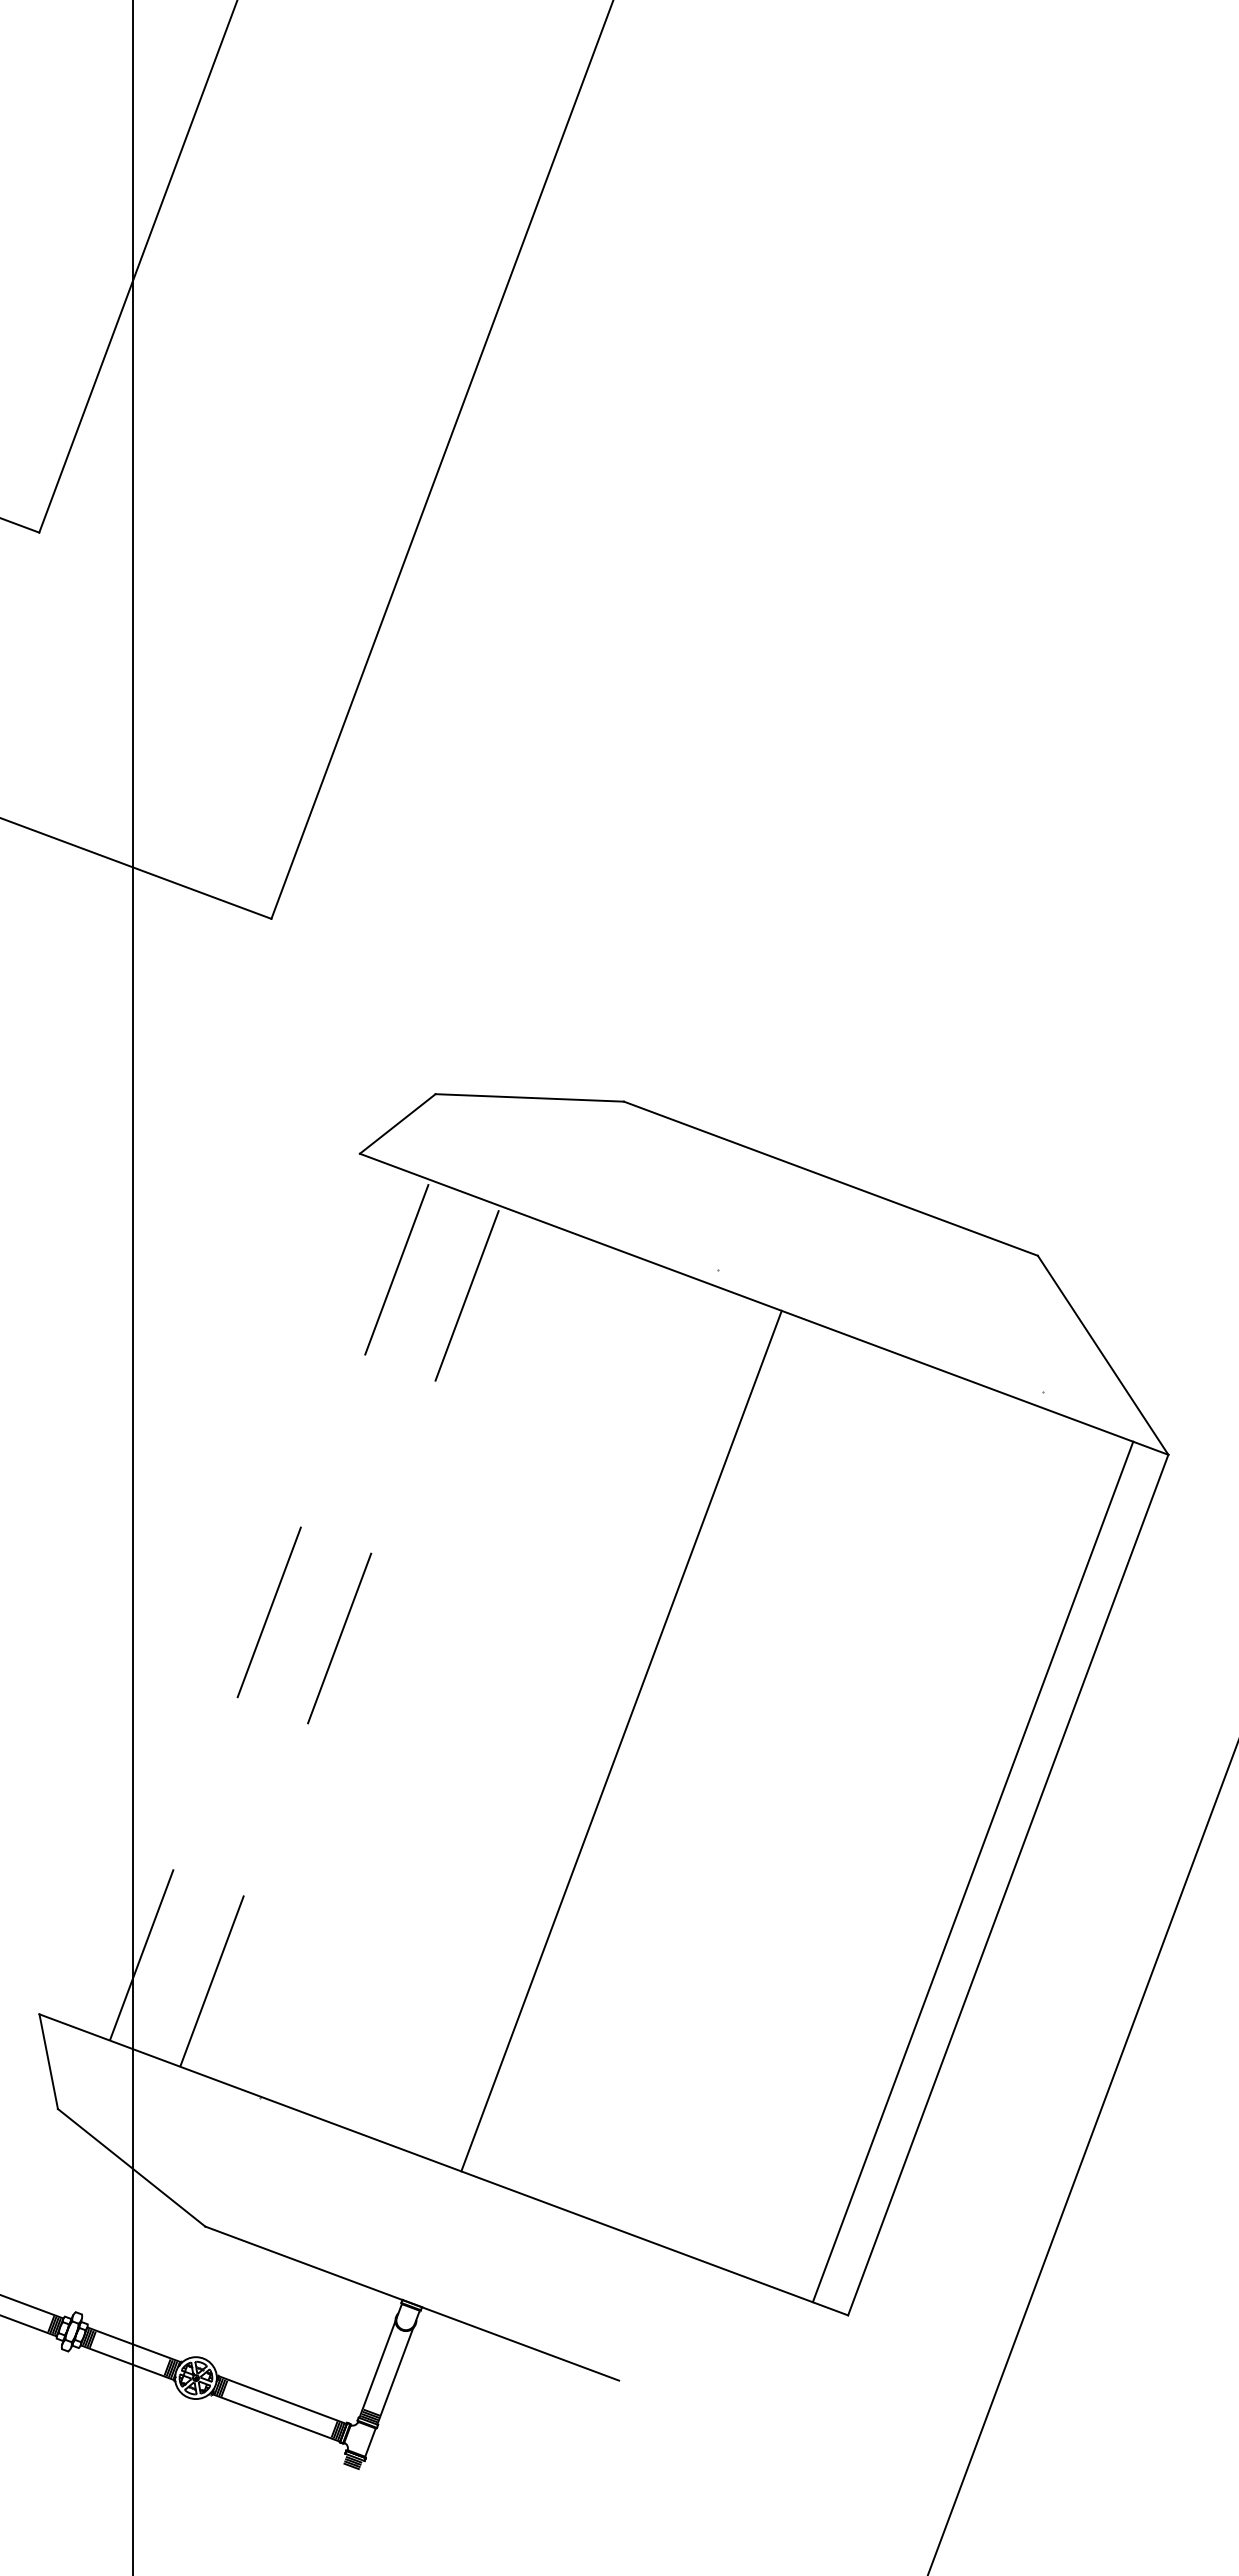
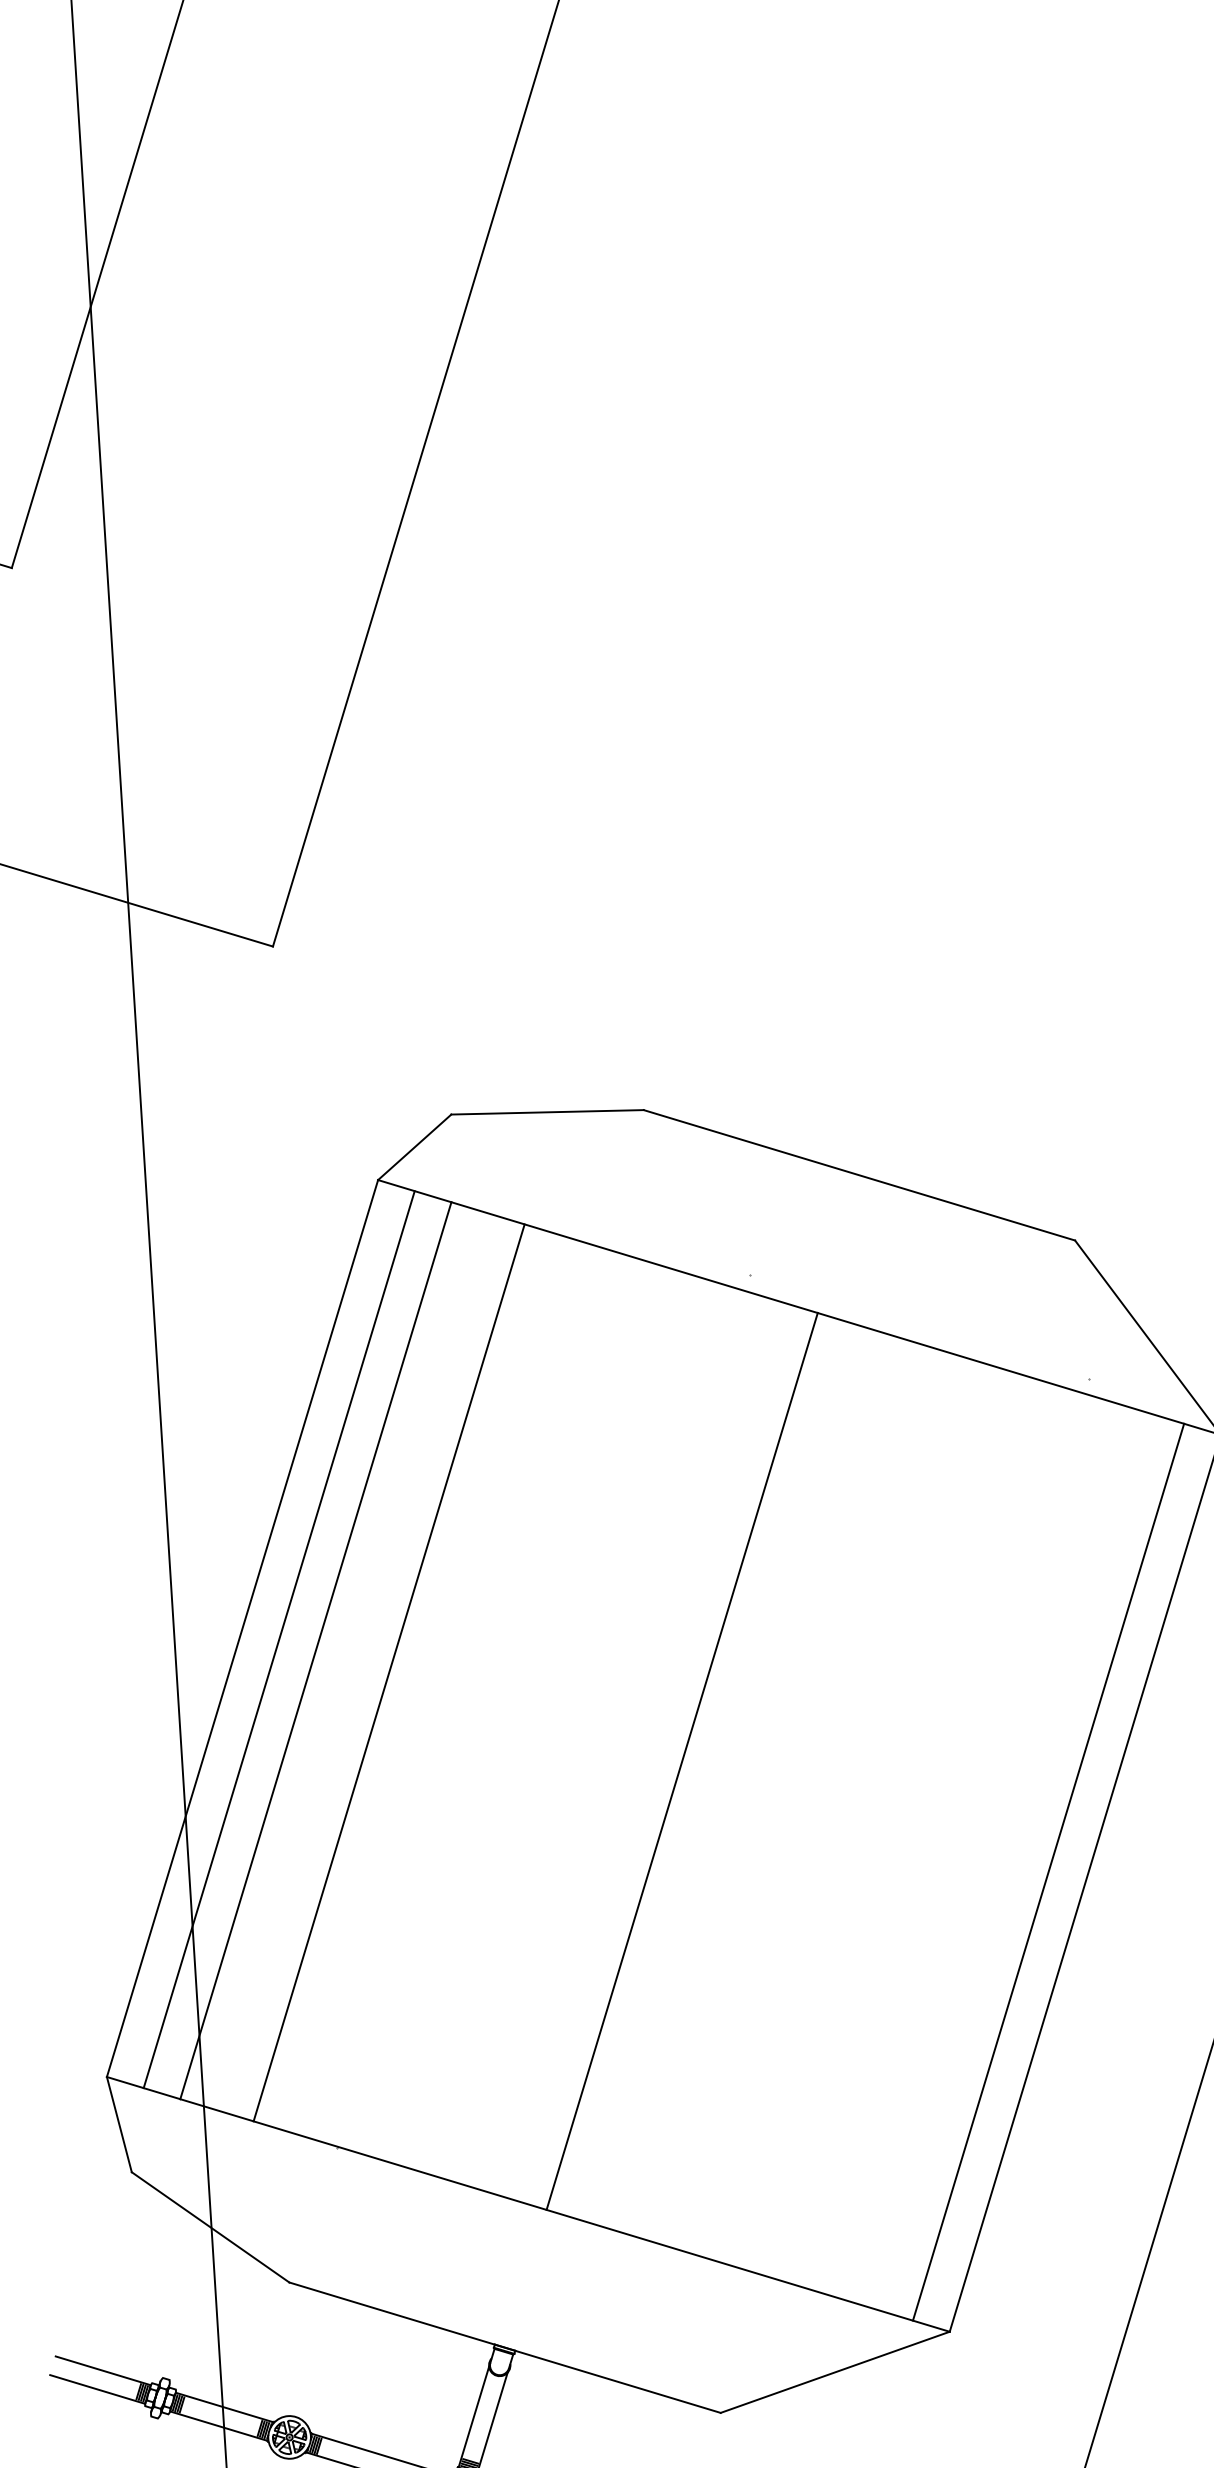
line: (199, 1583) -> (242, 1627), added
line: (234, 1596) -> (278, 1638), added
line: (270, 1609) -> (316, 1649), dashed -> solid
line: (340, 1636) -> (389, 1672), dashed -> solid
line: (733, 2347) -> (835, 2371), added

